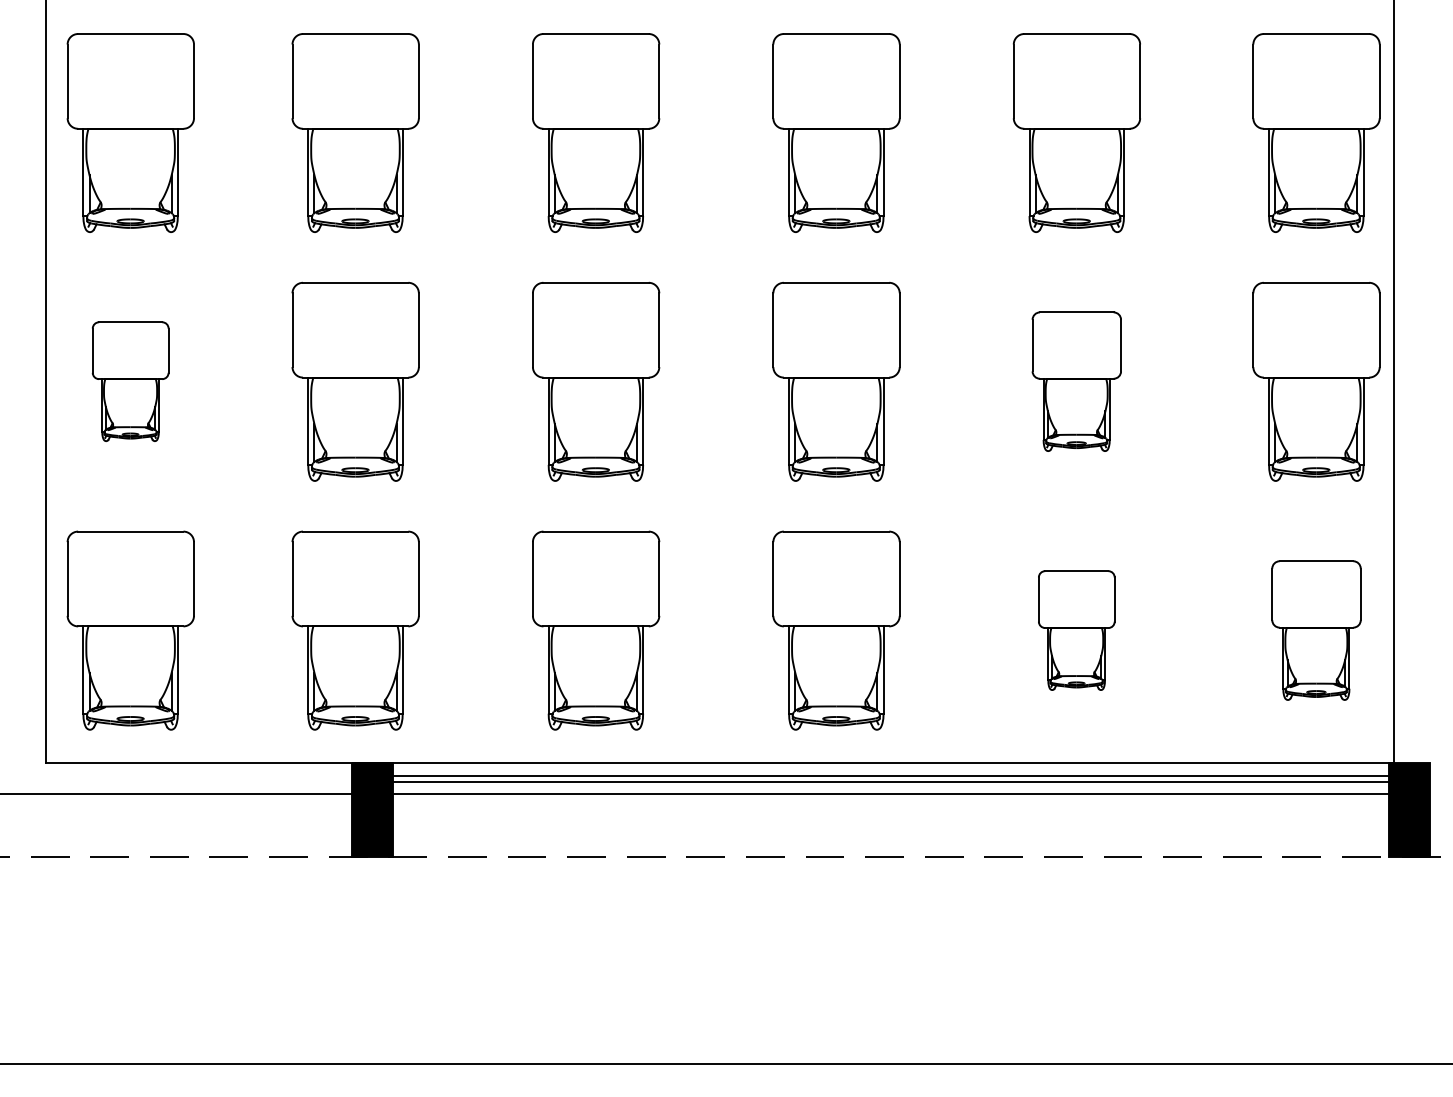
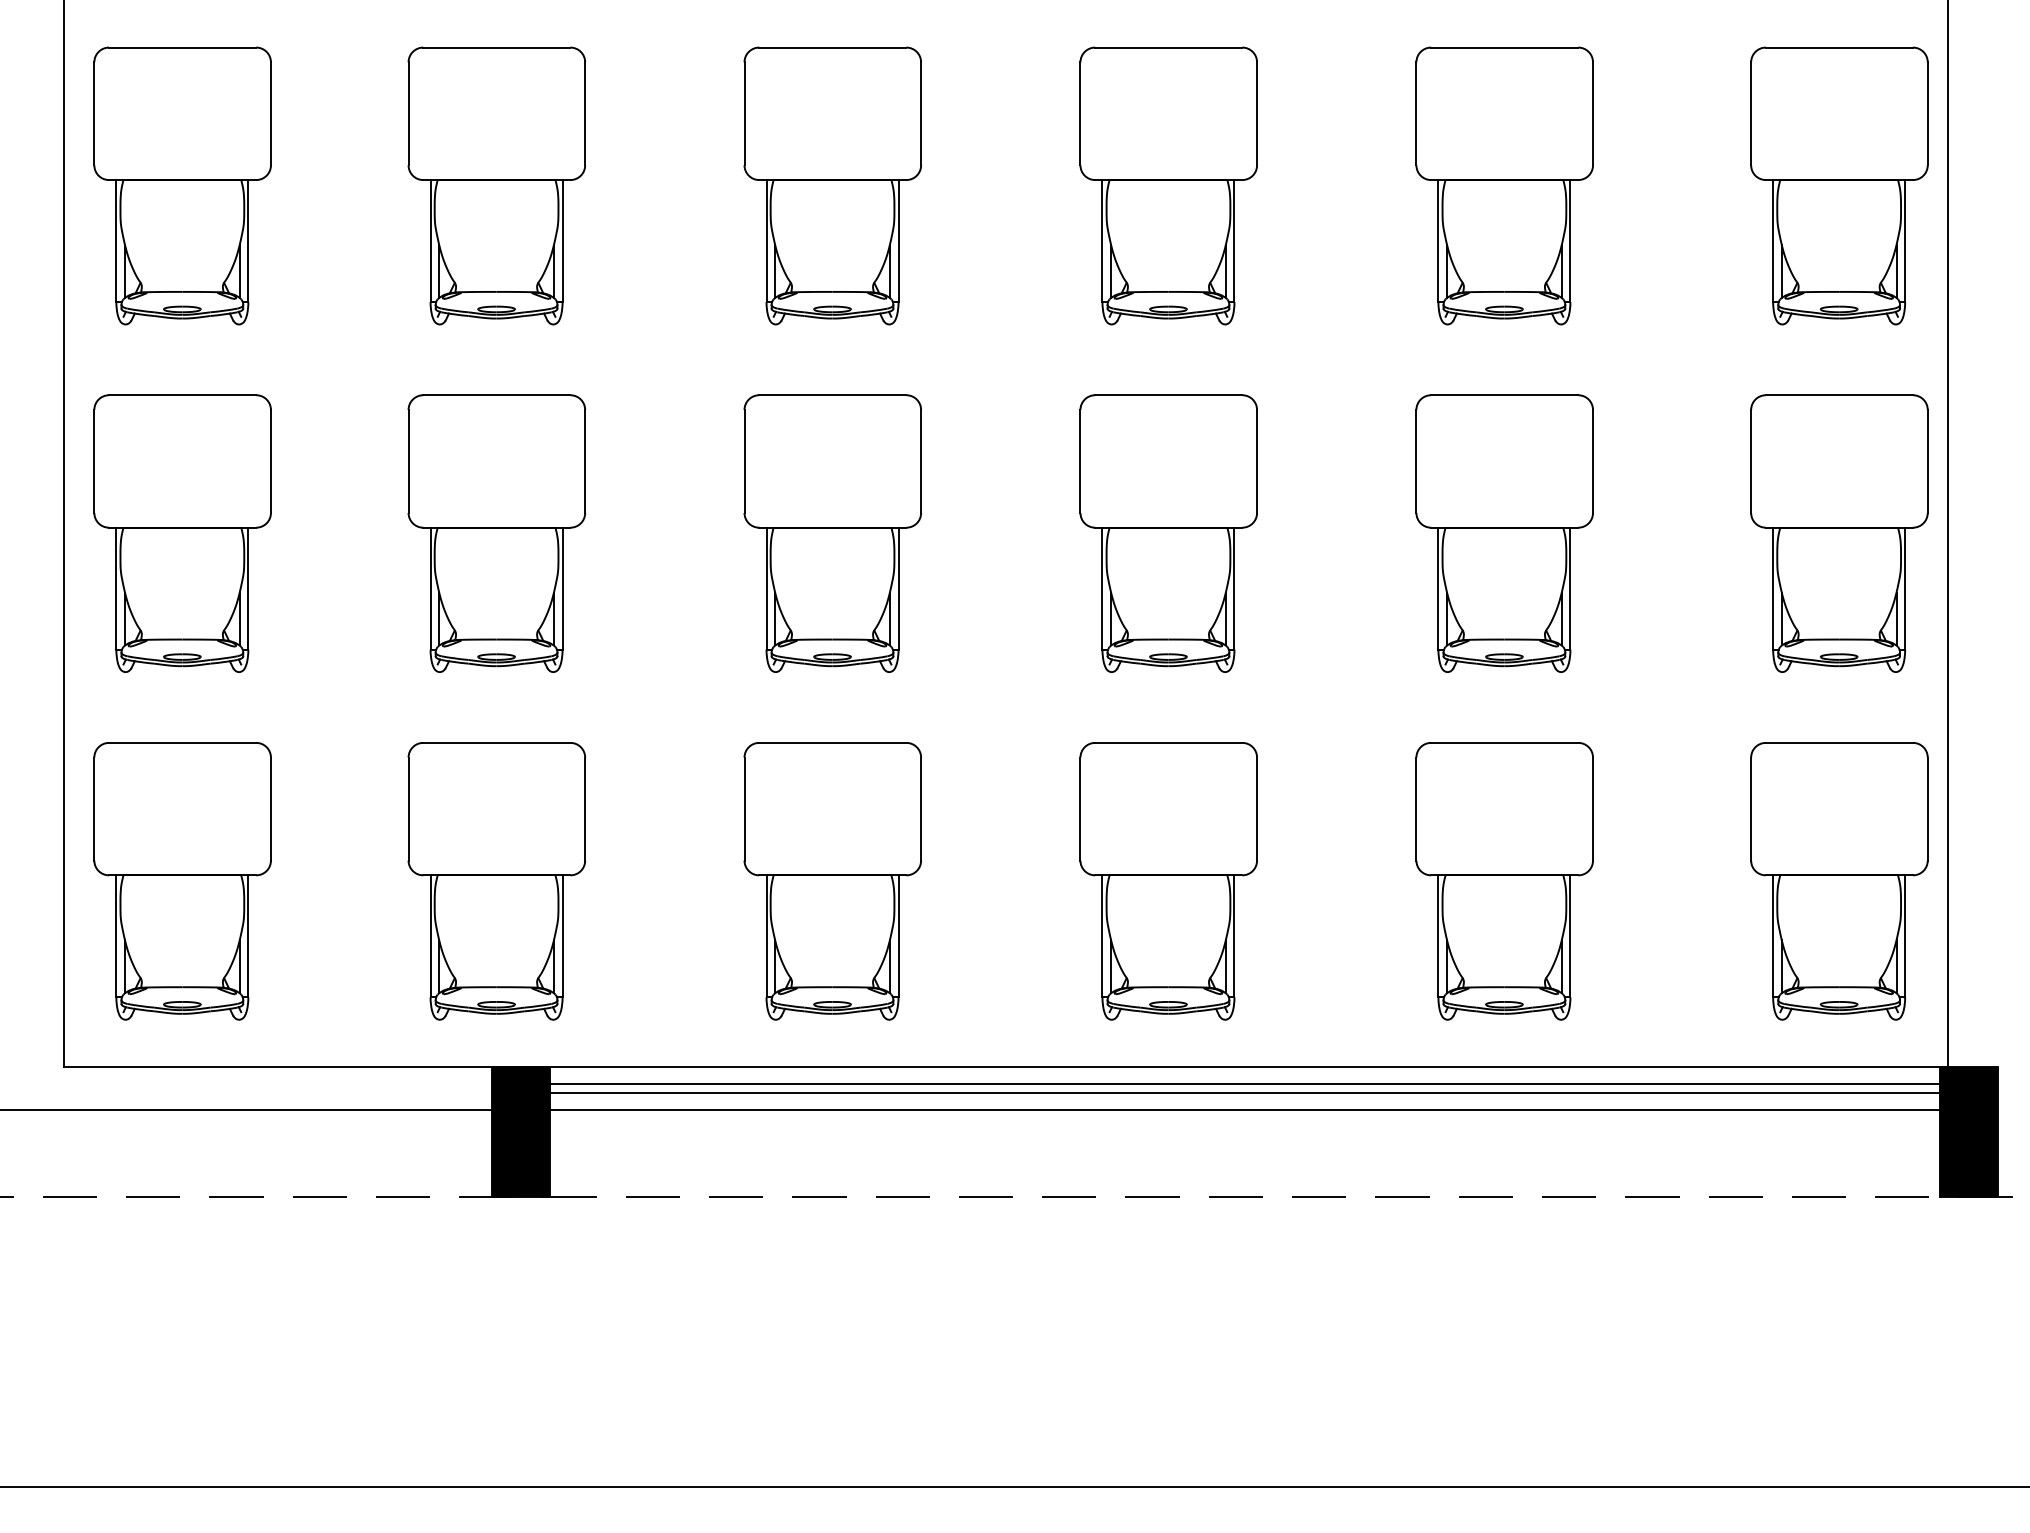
part: (130, 381) -> (182, 533), size x1.67
part: (1076, 381) -> (1504, 533), size x1.43
part: (1076, 630) -> (1504, 881), size x1.67
part: (1316, 630) -> (1839, 881), size x1.43

